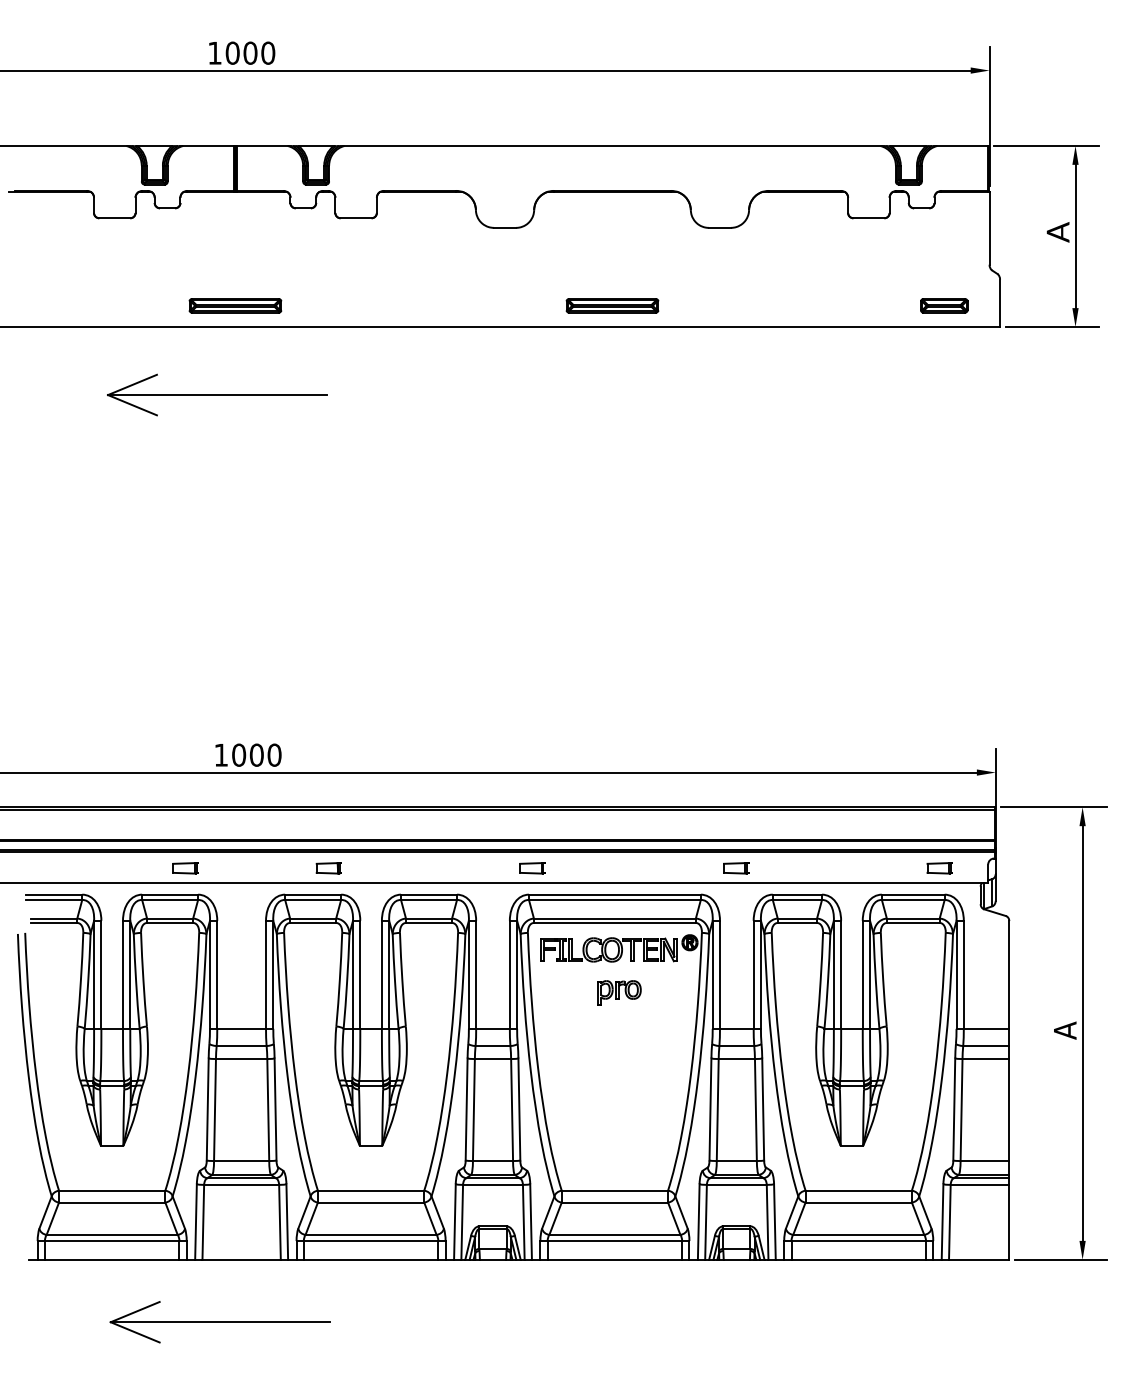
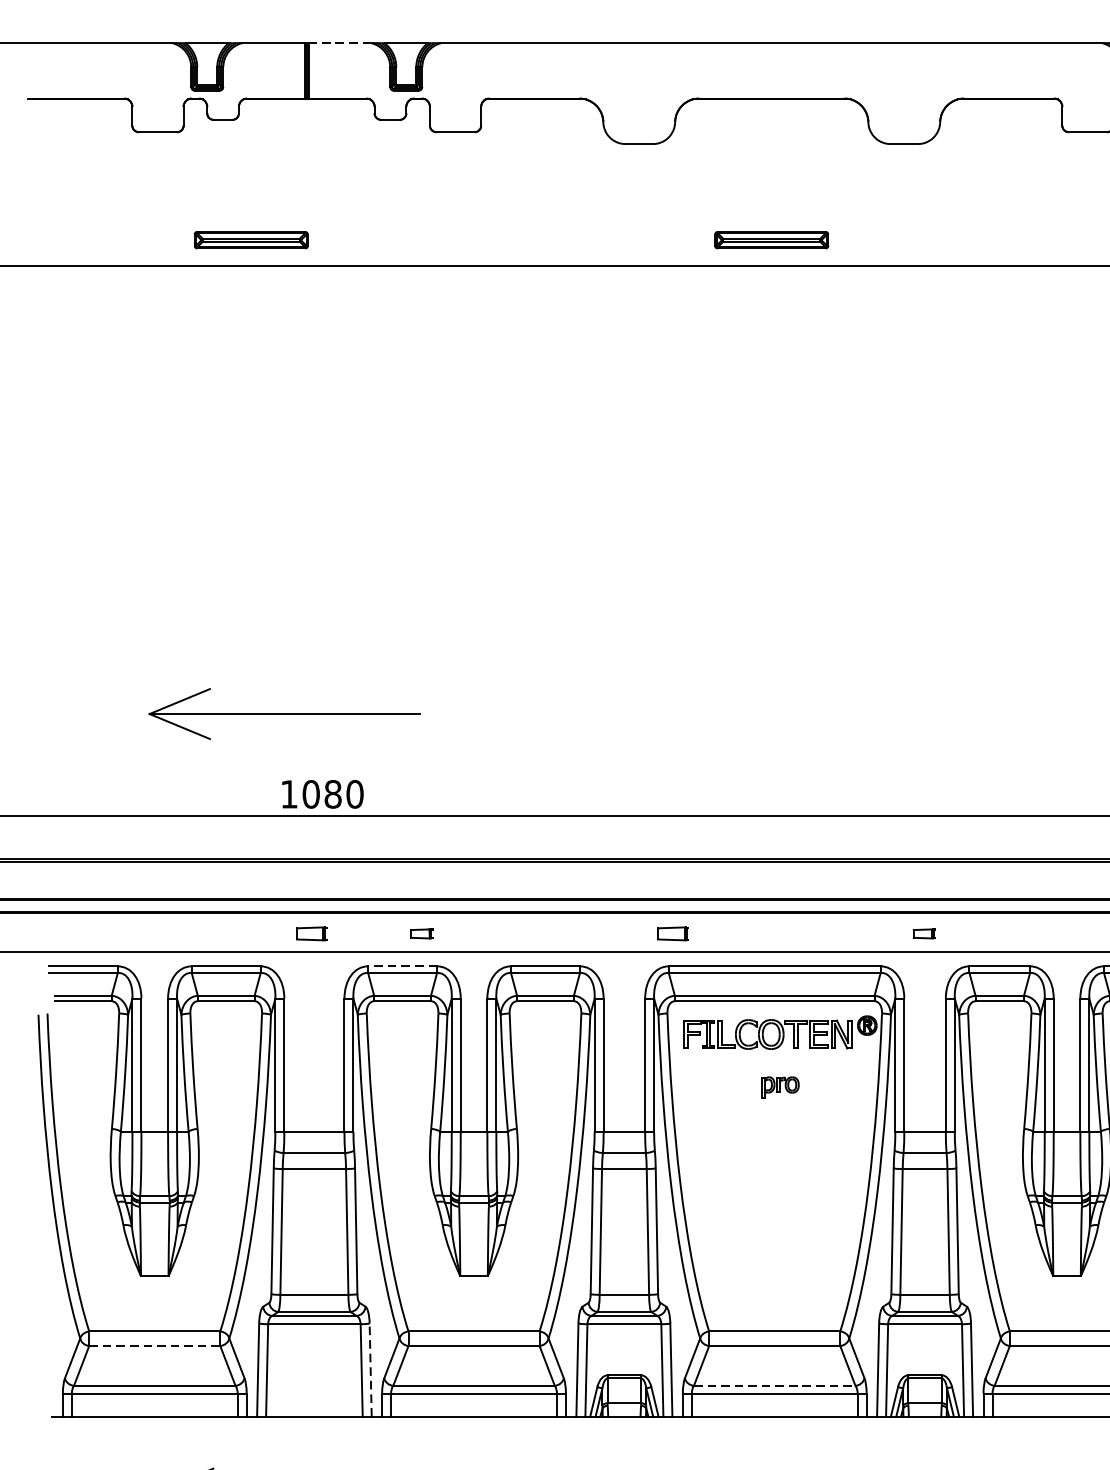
line: (262, 146) -> (340, 43), solid -> dashed
part: (235, 305) -> (251, 239), moved
part: (217, 394) -> (284, 713), moved
text: (256, 755) -> (332, 794), 1000 -> 1080
part: (185, 868) -> (311, 934), moved
part: (328, 868) -> (421, 934), size x0.7
part: (736, 868) -> (924, 934), size x0.7
line: (313, 894) -> (403, 966), solid -> dashed
part: (619, 992) -> (780, 1086), size x0.7
line: (112, 1202) -> (155, 1345), solid -> dashed
line: (287, 1222) -> (370, 1370), solid -> dashed
line: (614, 1234) -> (774, 1385), solid -> dashed

